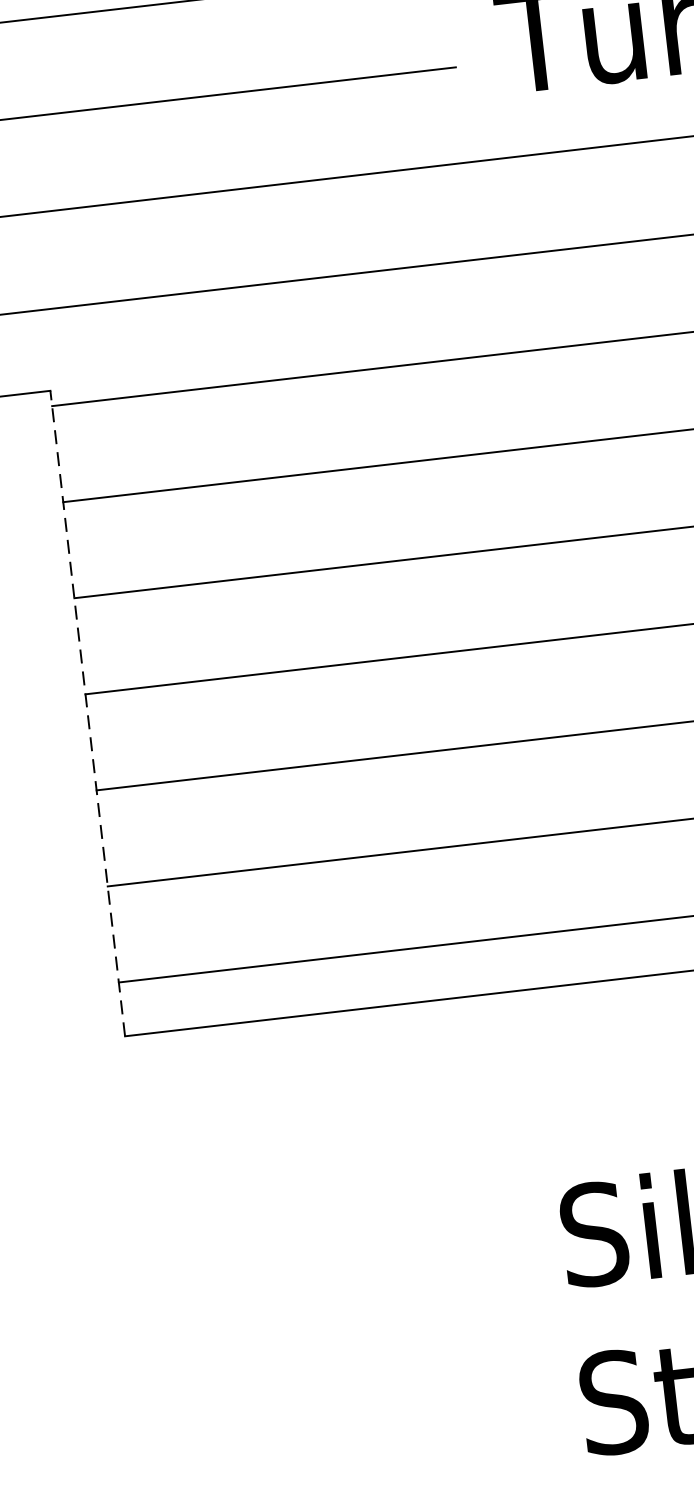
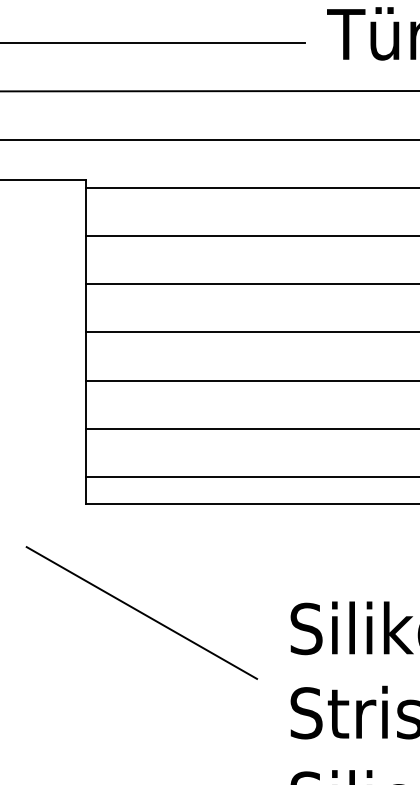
line: (87, 714) -> (85, 342), dashed -> solid
line: (261, 1239) -> (141, 612), added

